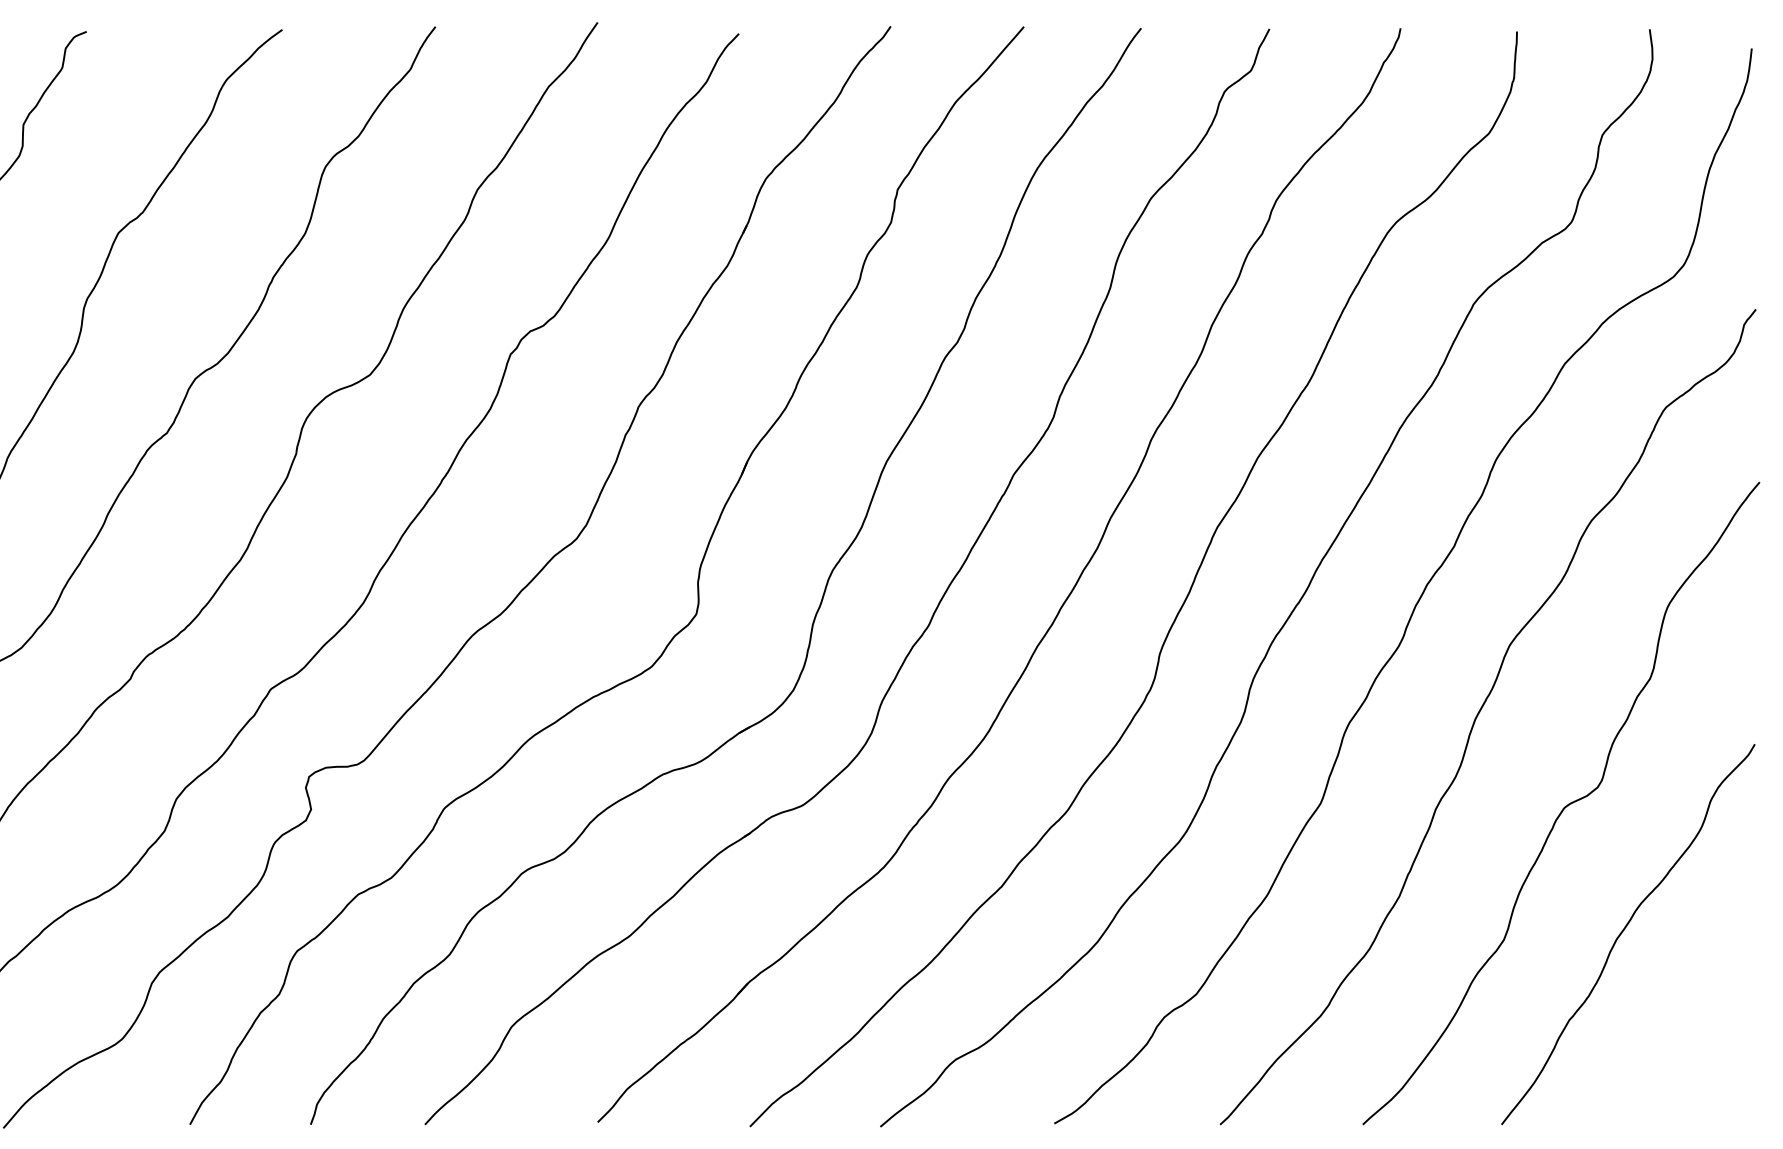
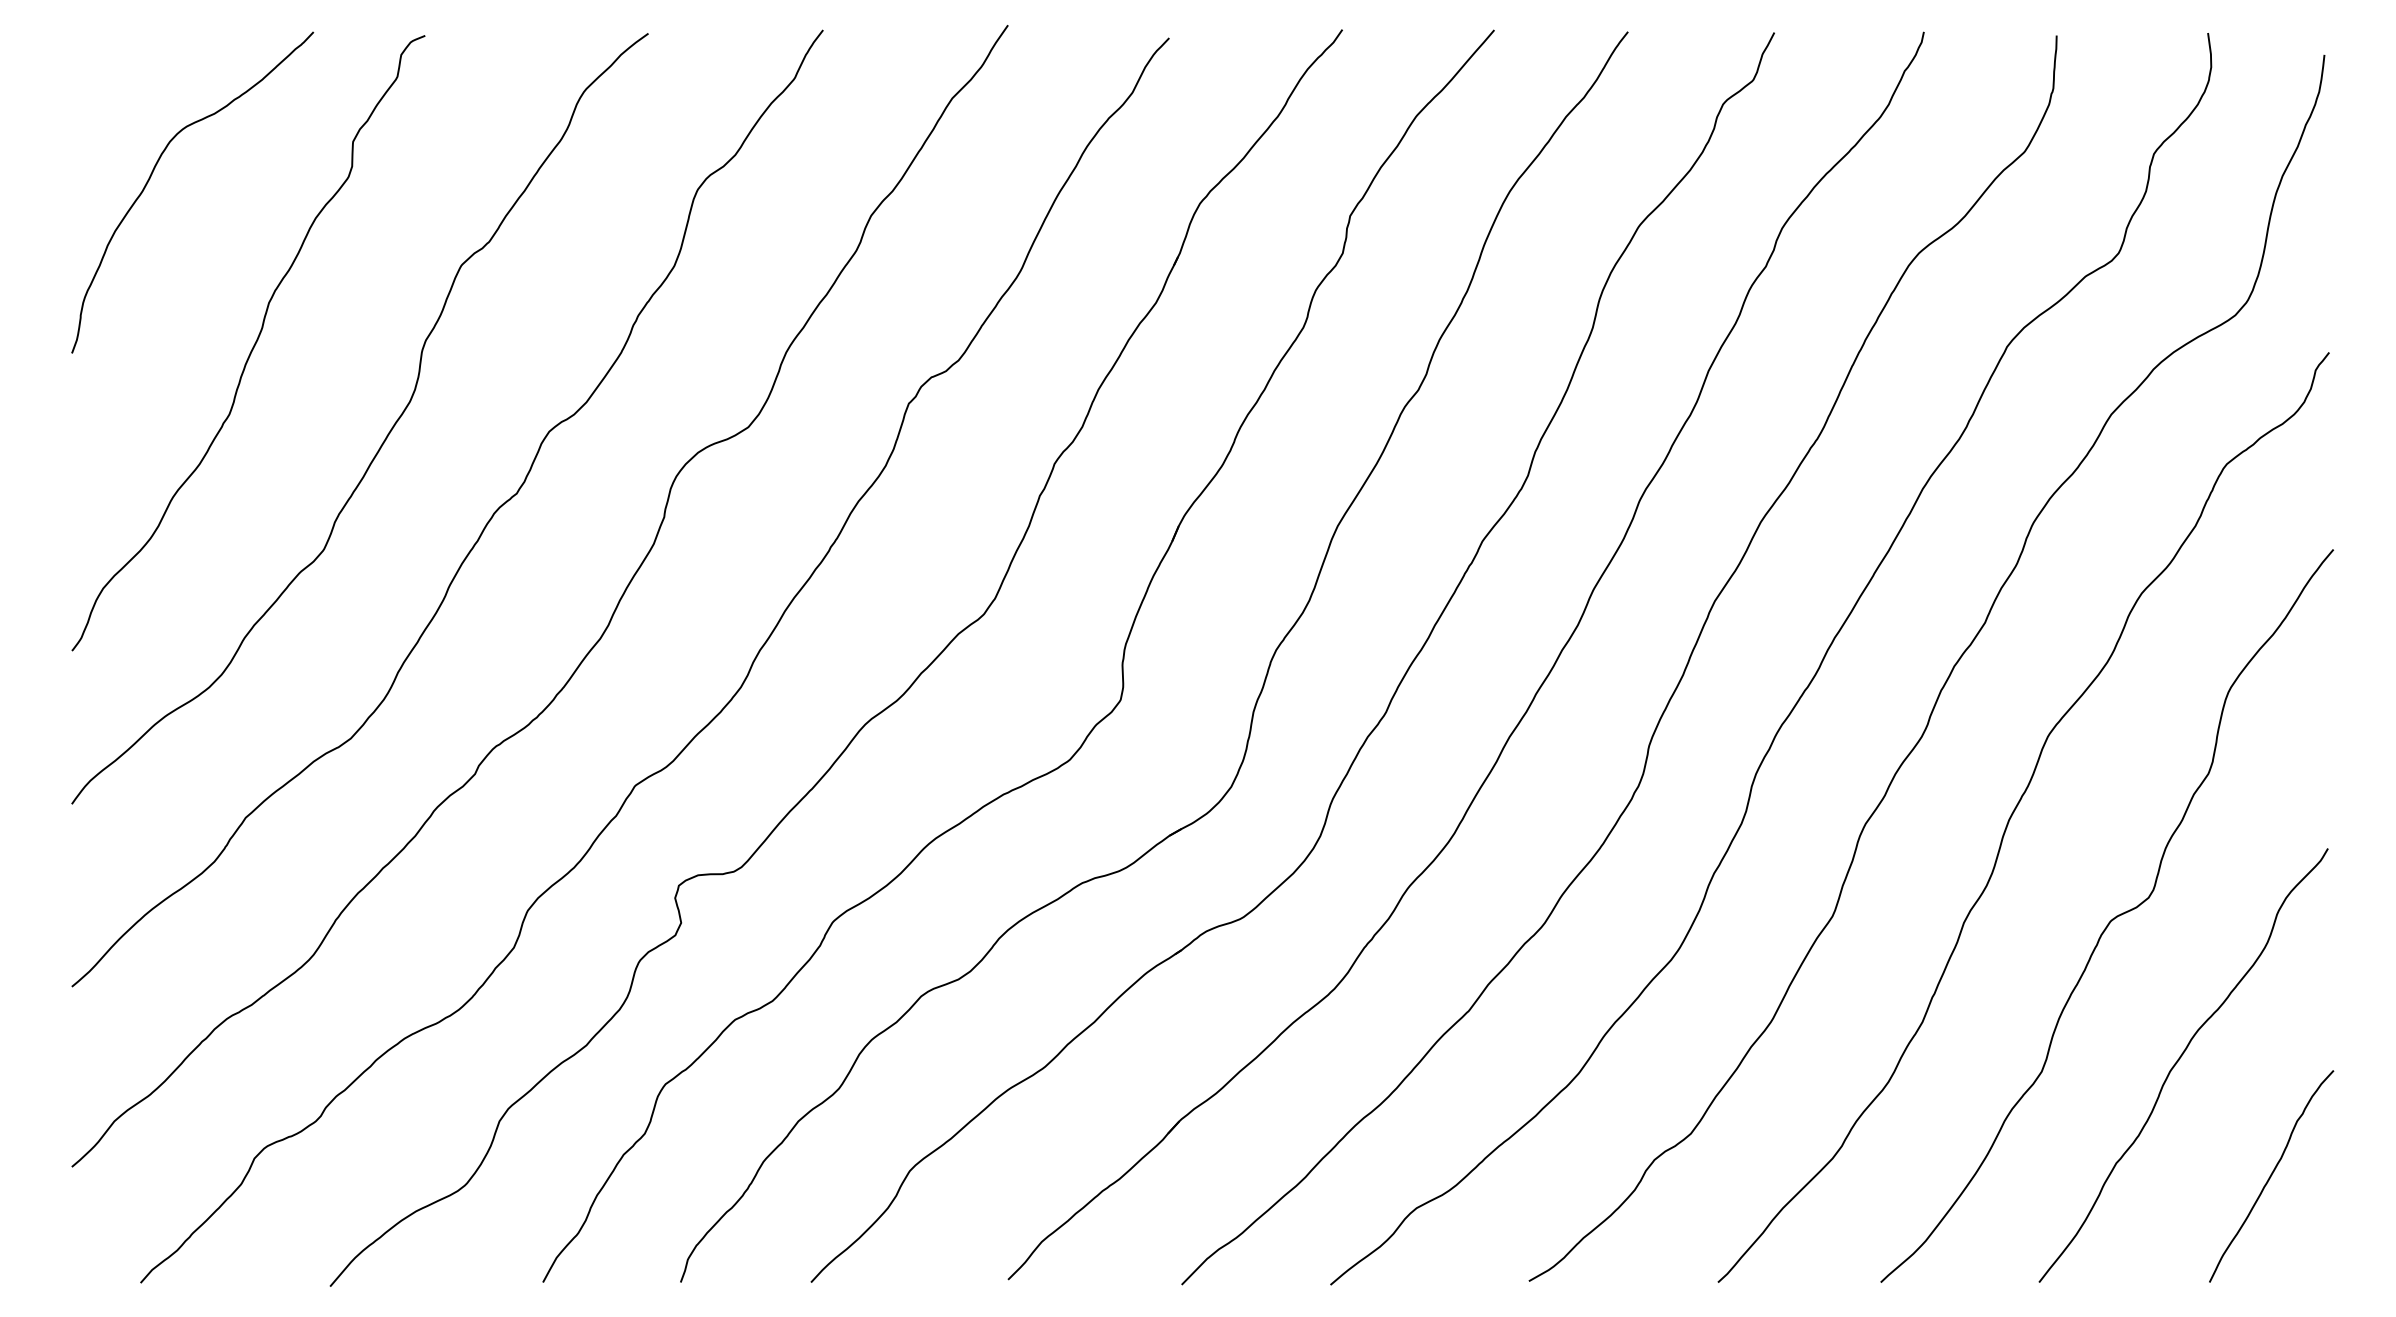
curve: (1705, 1031) -> (2271, 1176), added

